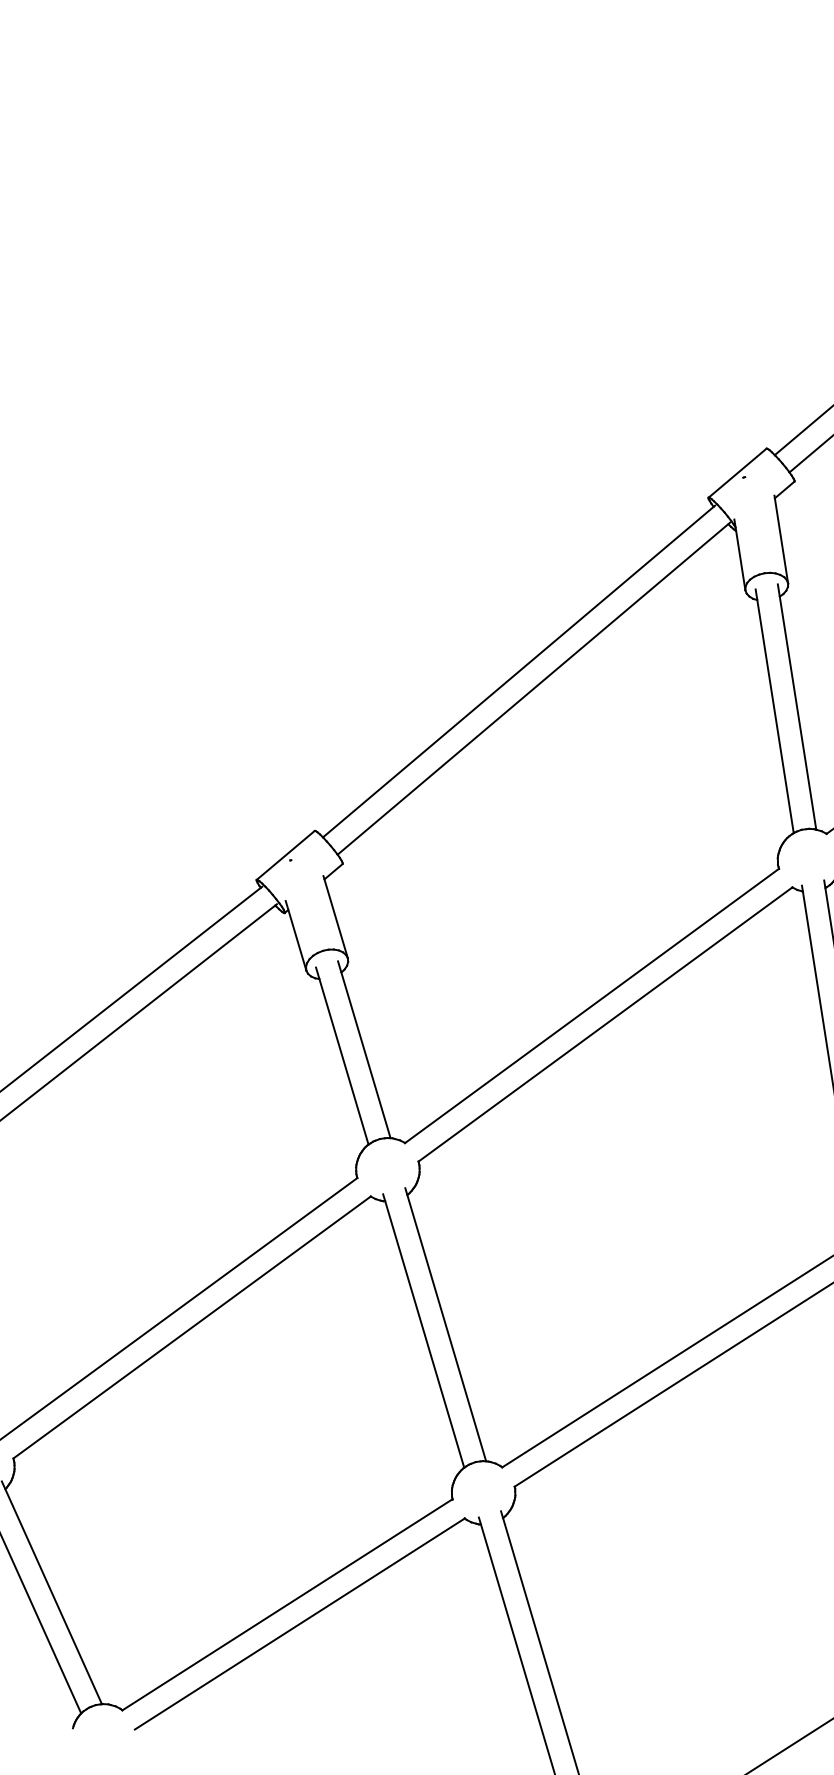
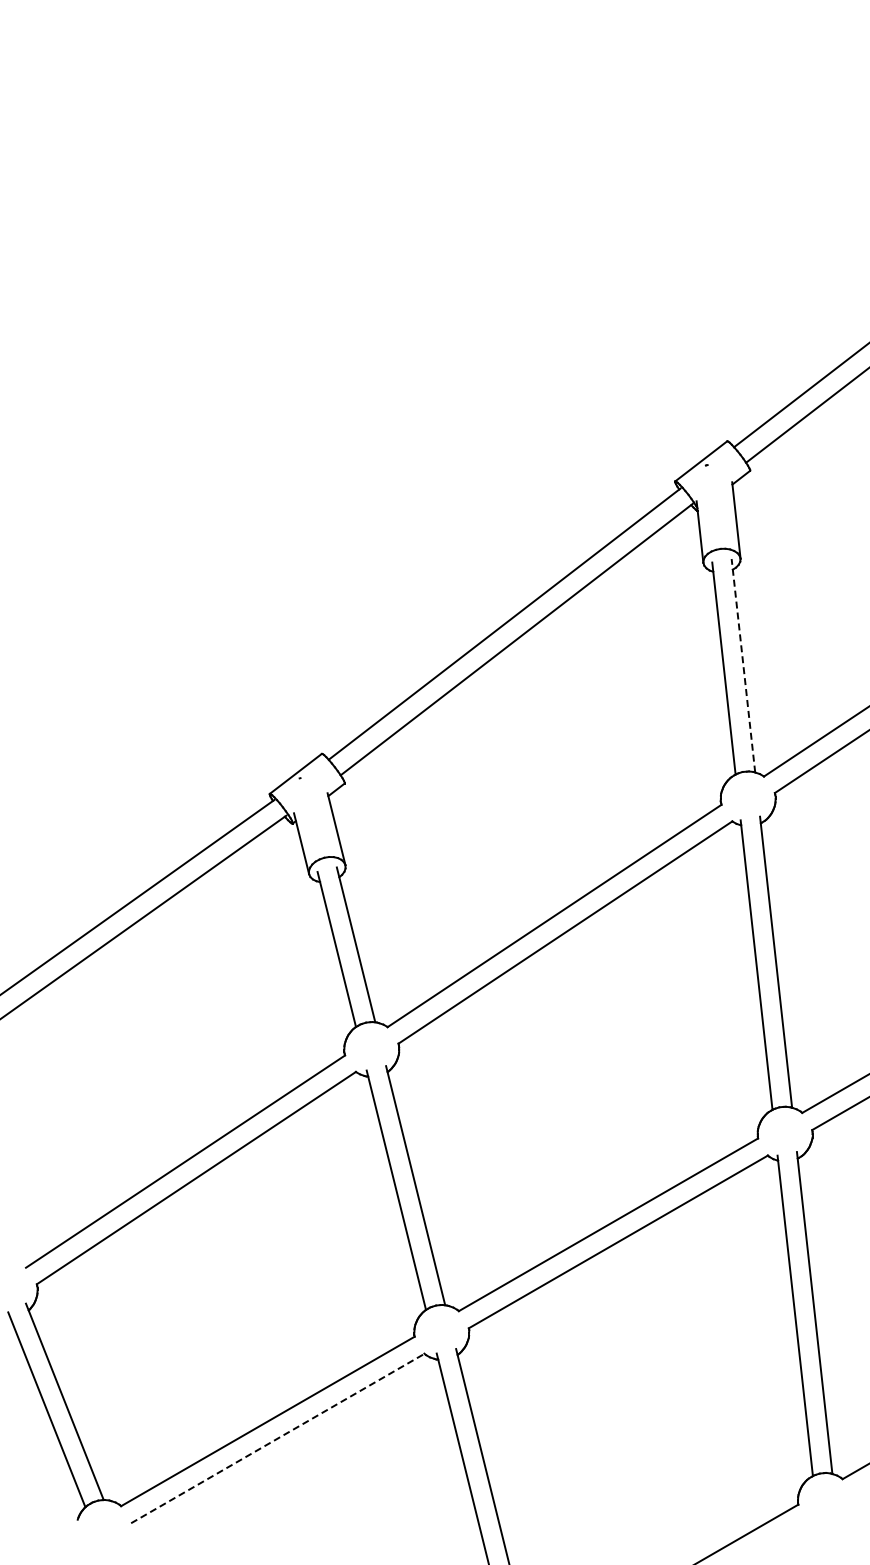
line: (797, 706) -> (743, 665), solid -> dashed
line: (300, 1623) -> (278, 1438), solid -> dashed

